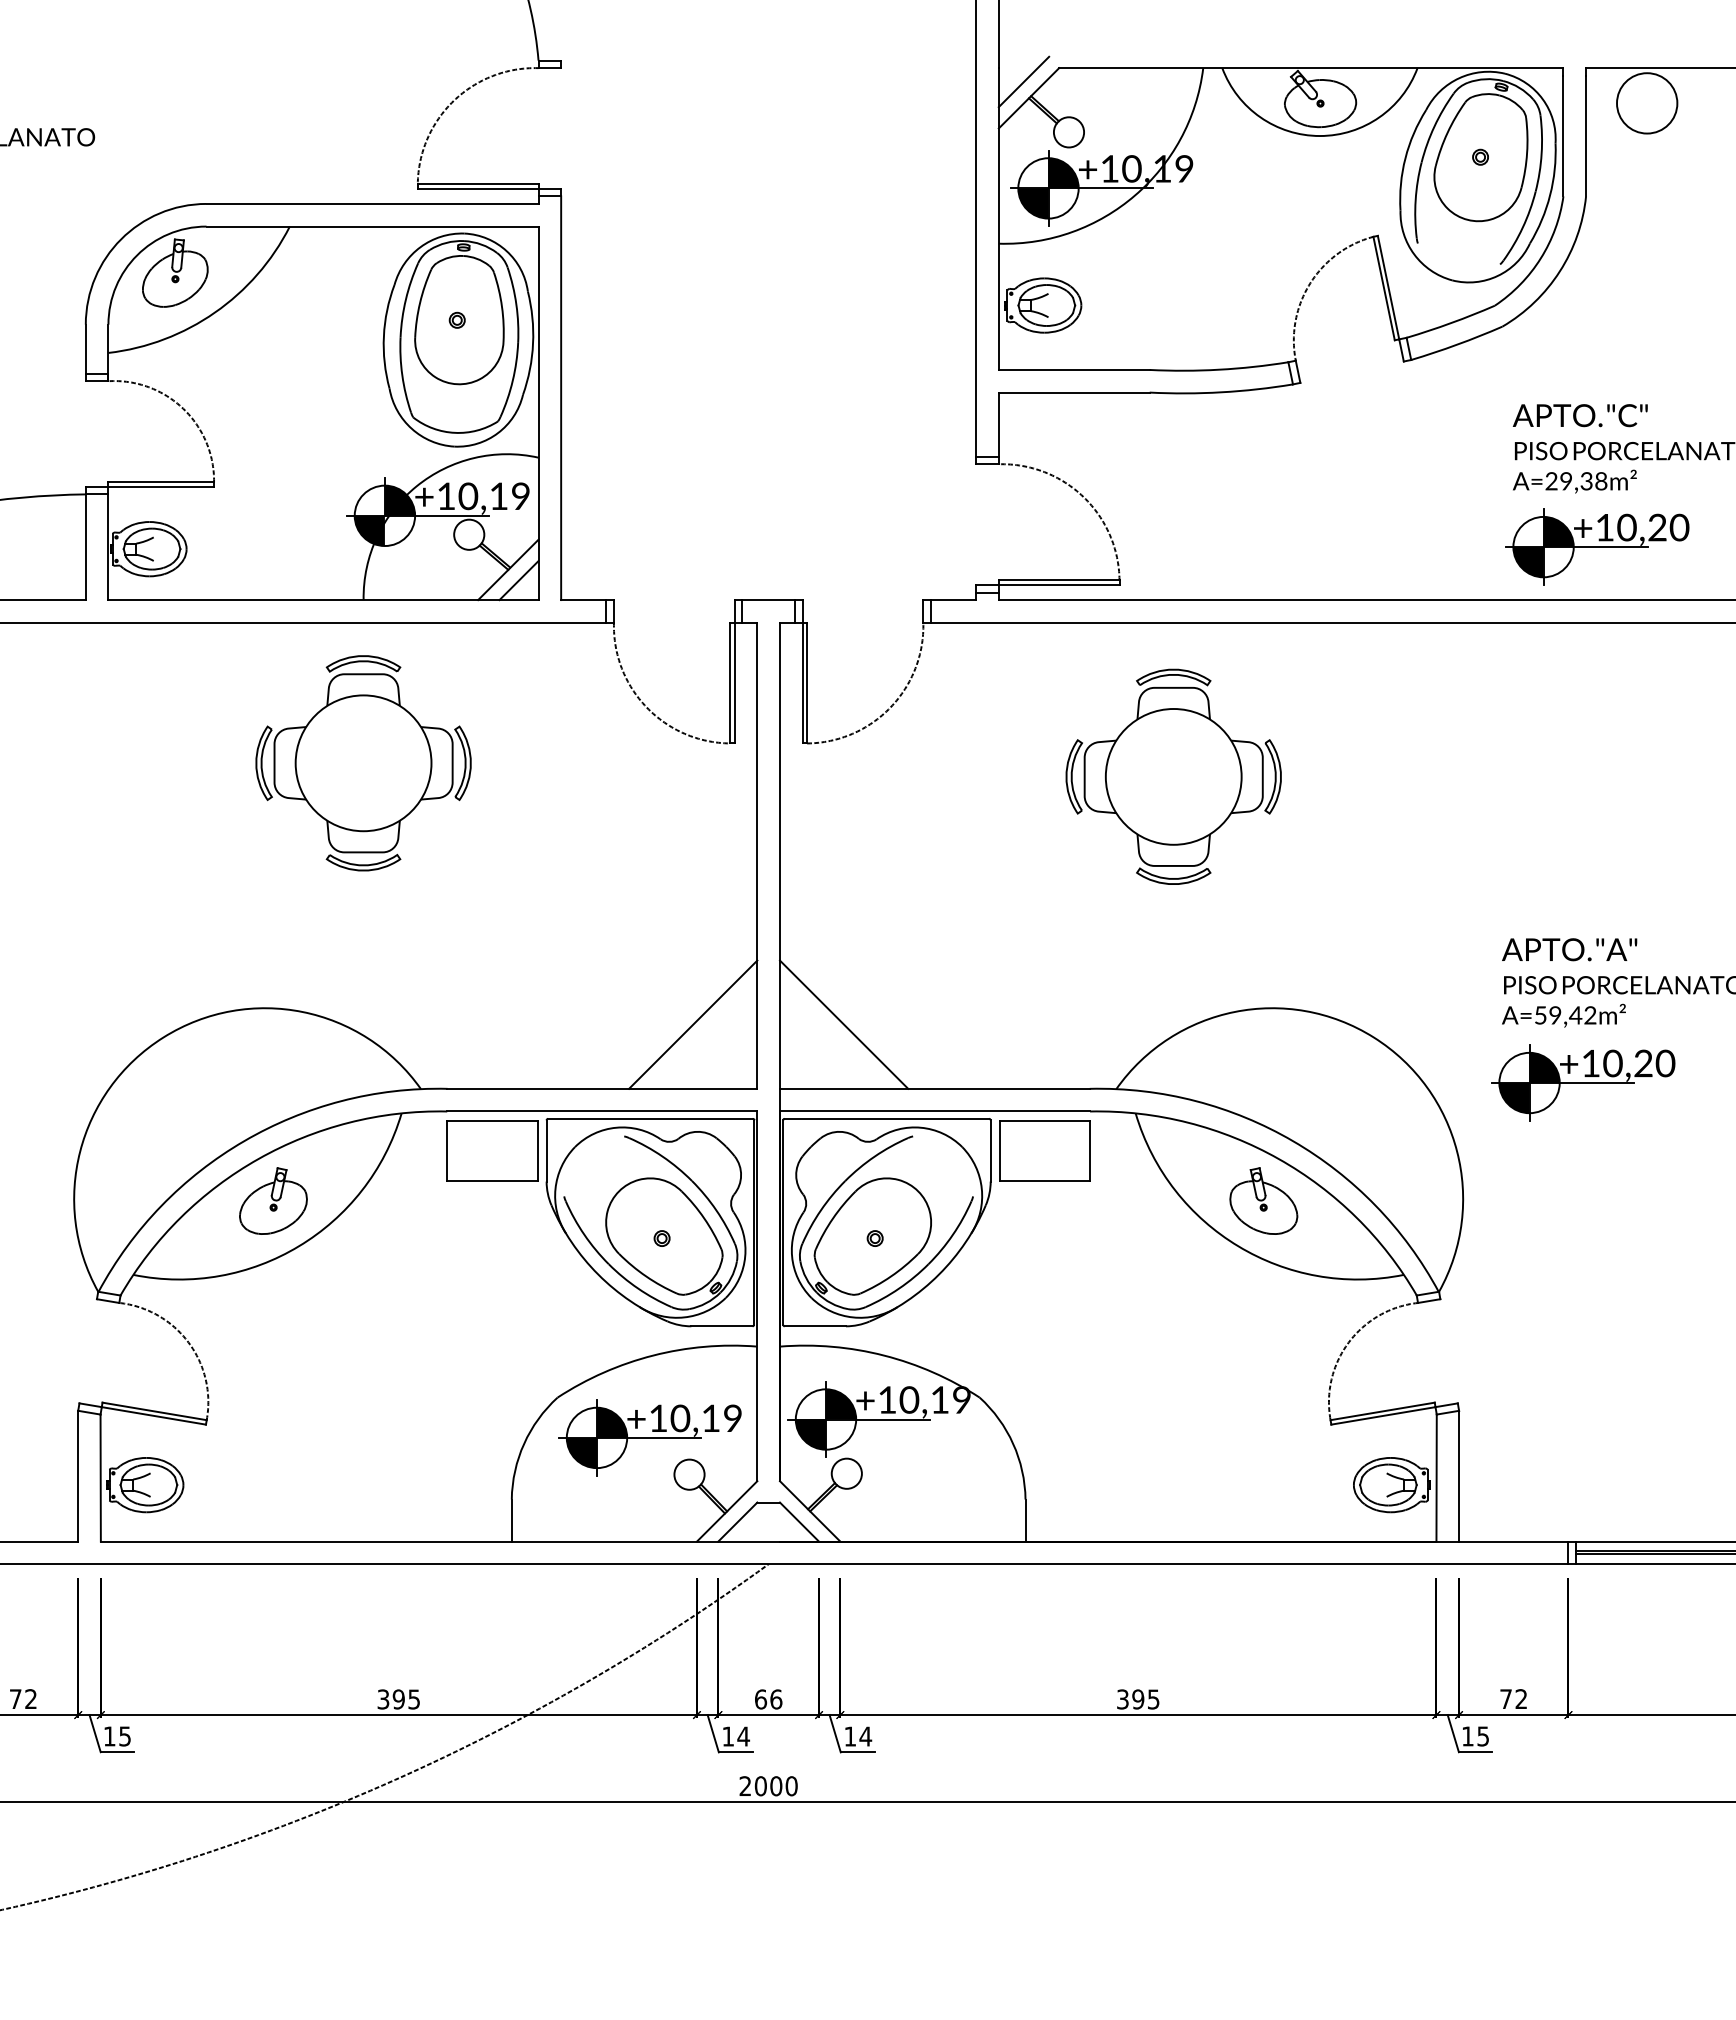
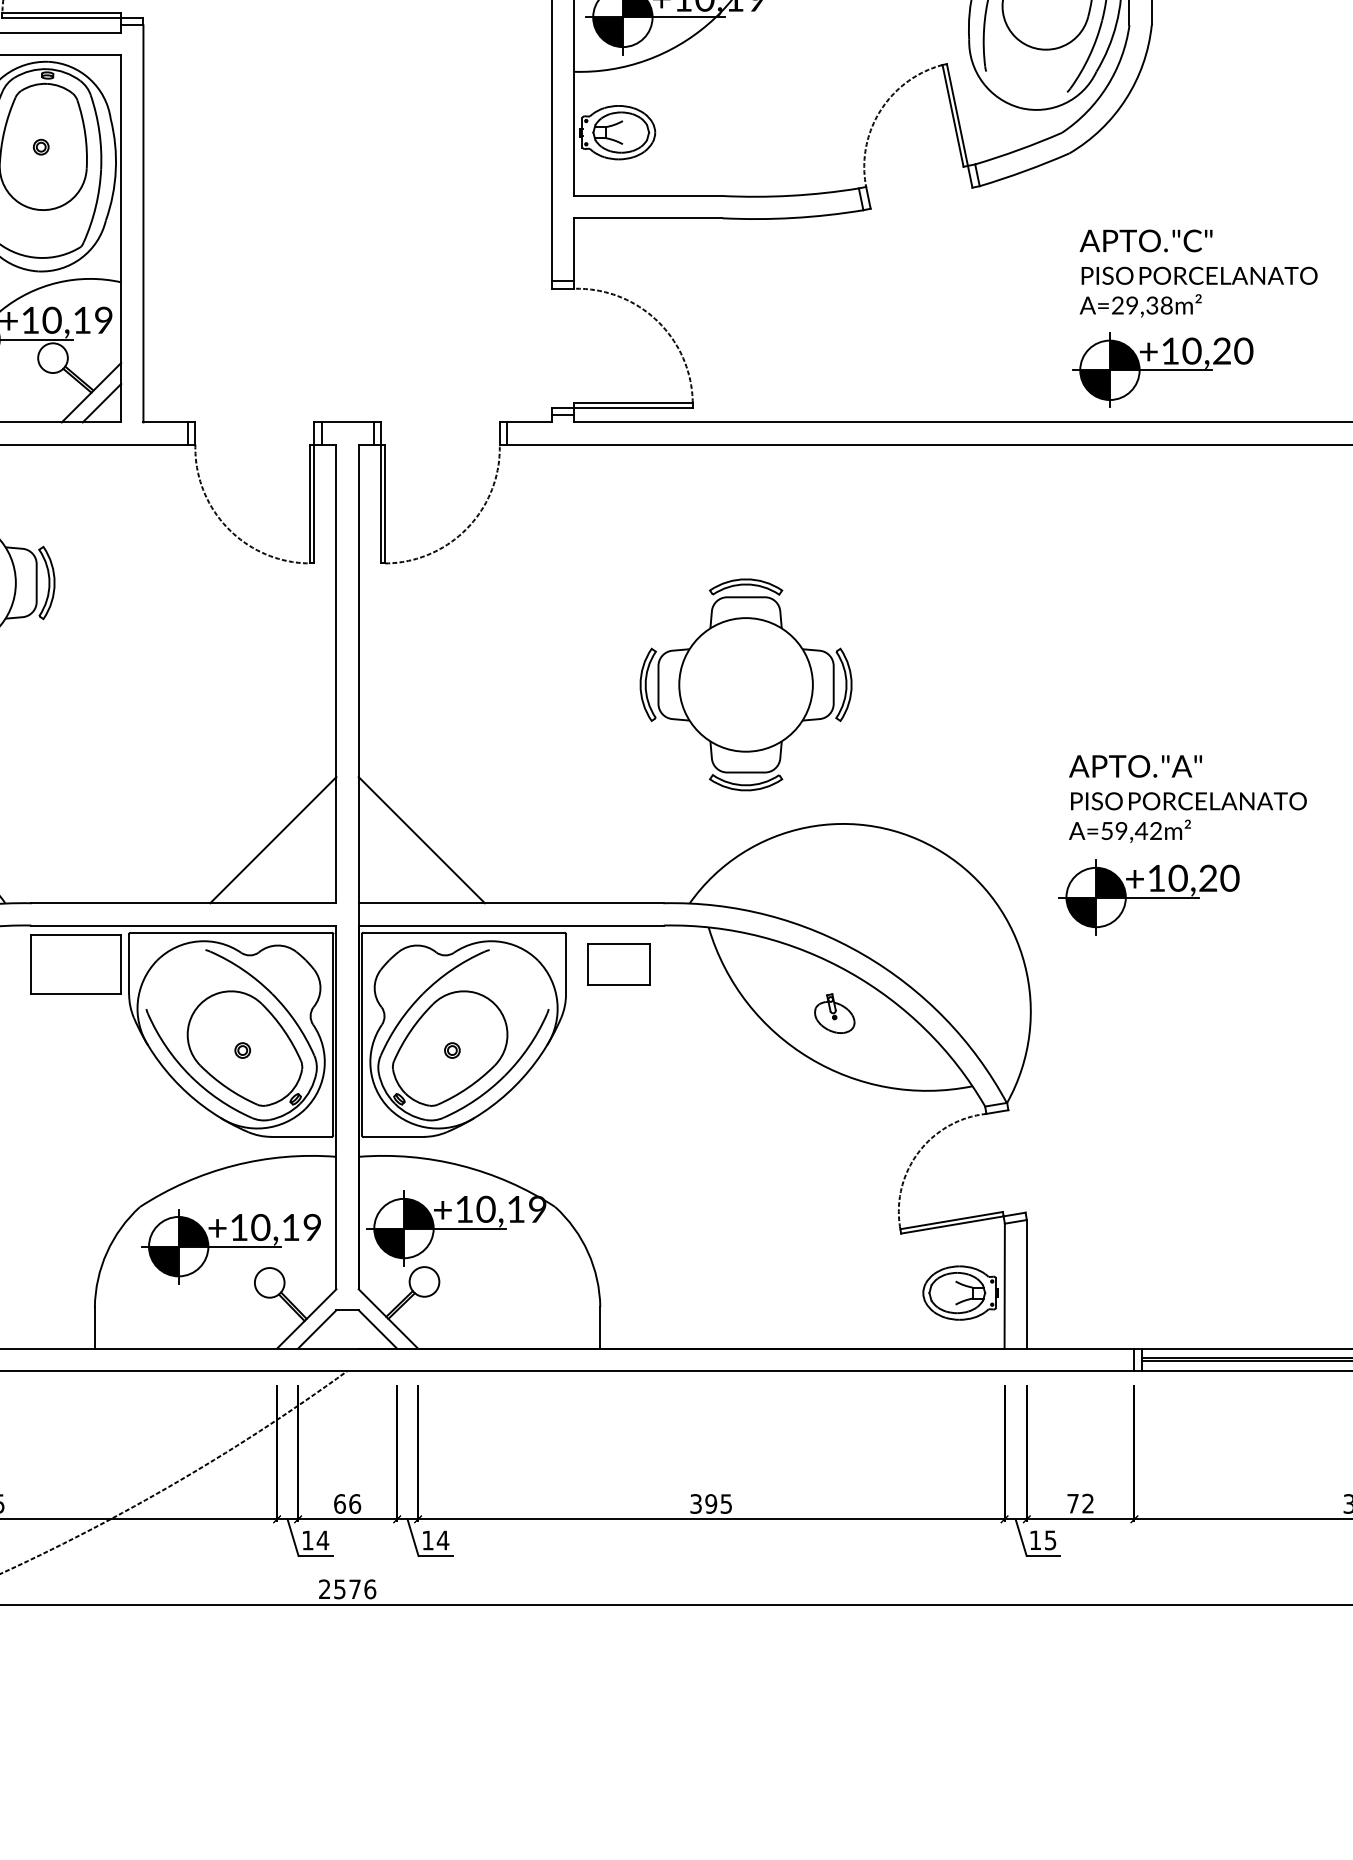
part: (1173, 776) -> (745, 684), moved
part: (1044, 1150) -> (618, 963), size x0.7
part: (1263, 1200) -> (834, 1013), size x0.6
text: (775, 1786) -> (354, 1589), 2000 -> 2576

